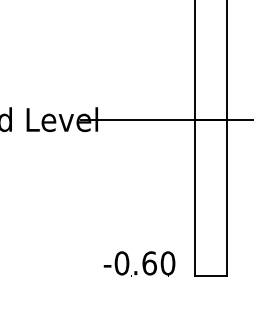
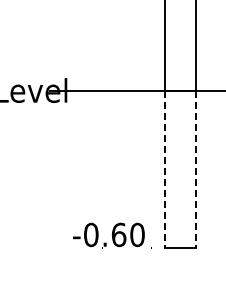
line: (195, 198) -> (165, 169), solid -> dashed
line: (226, 198) -> (196, 169), solid -> dashed

